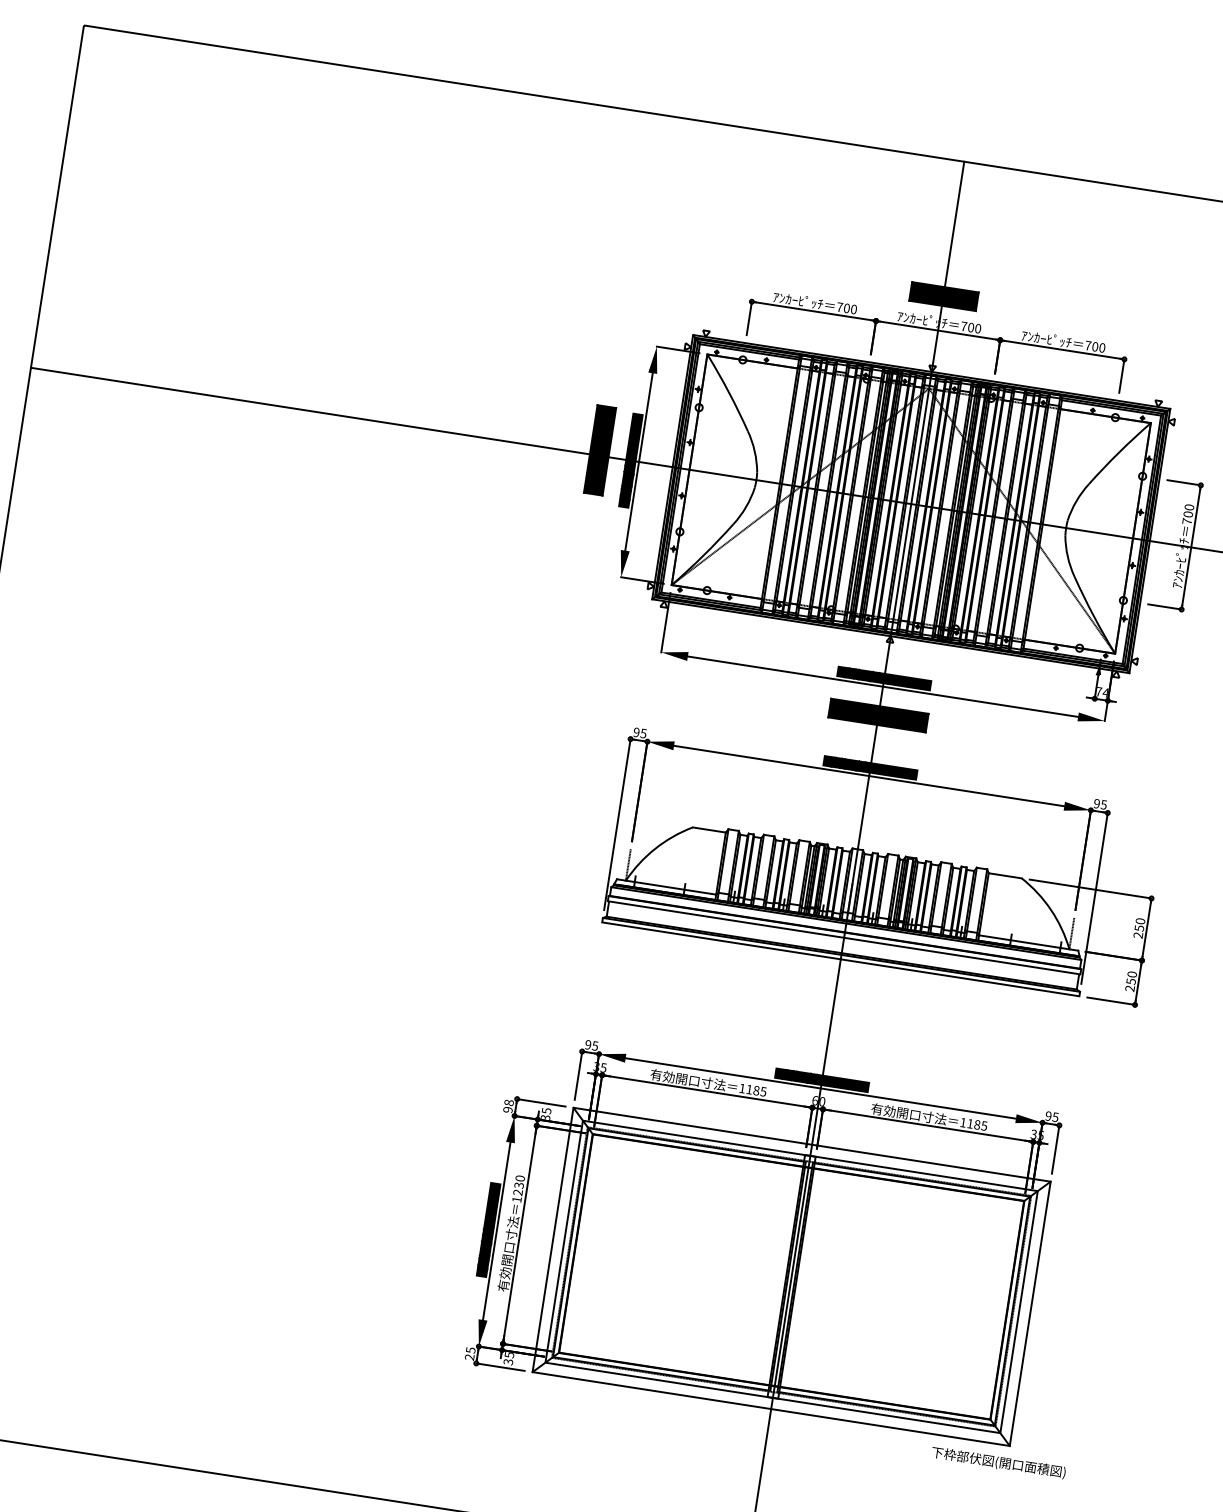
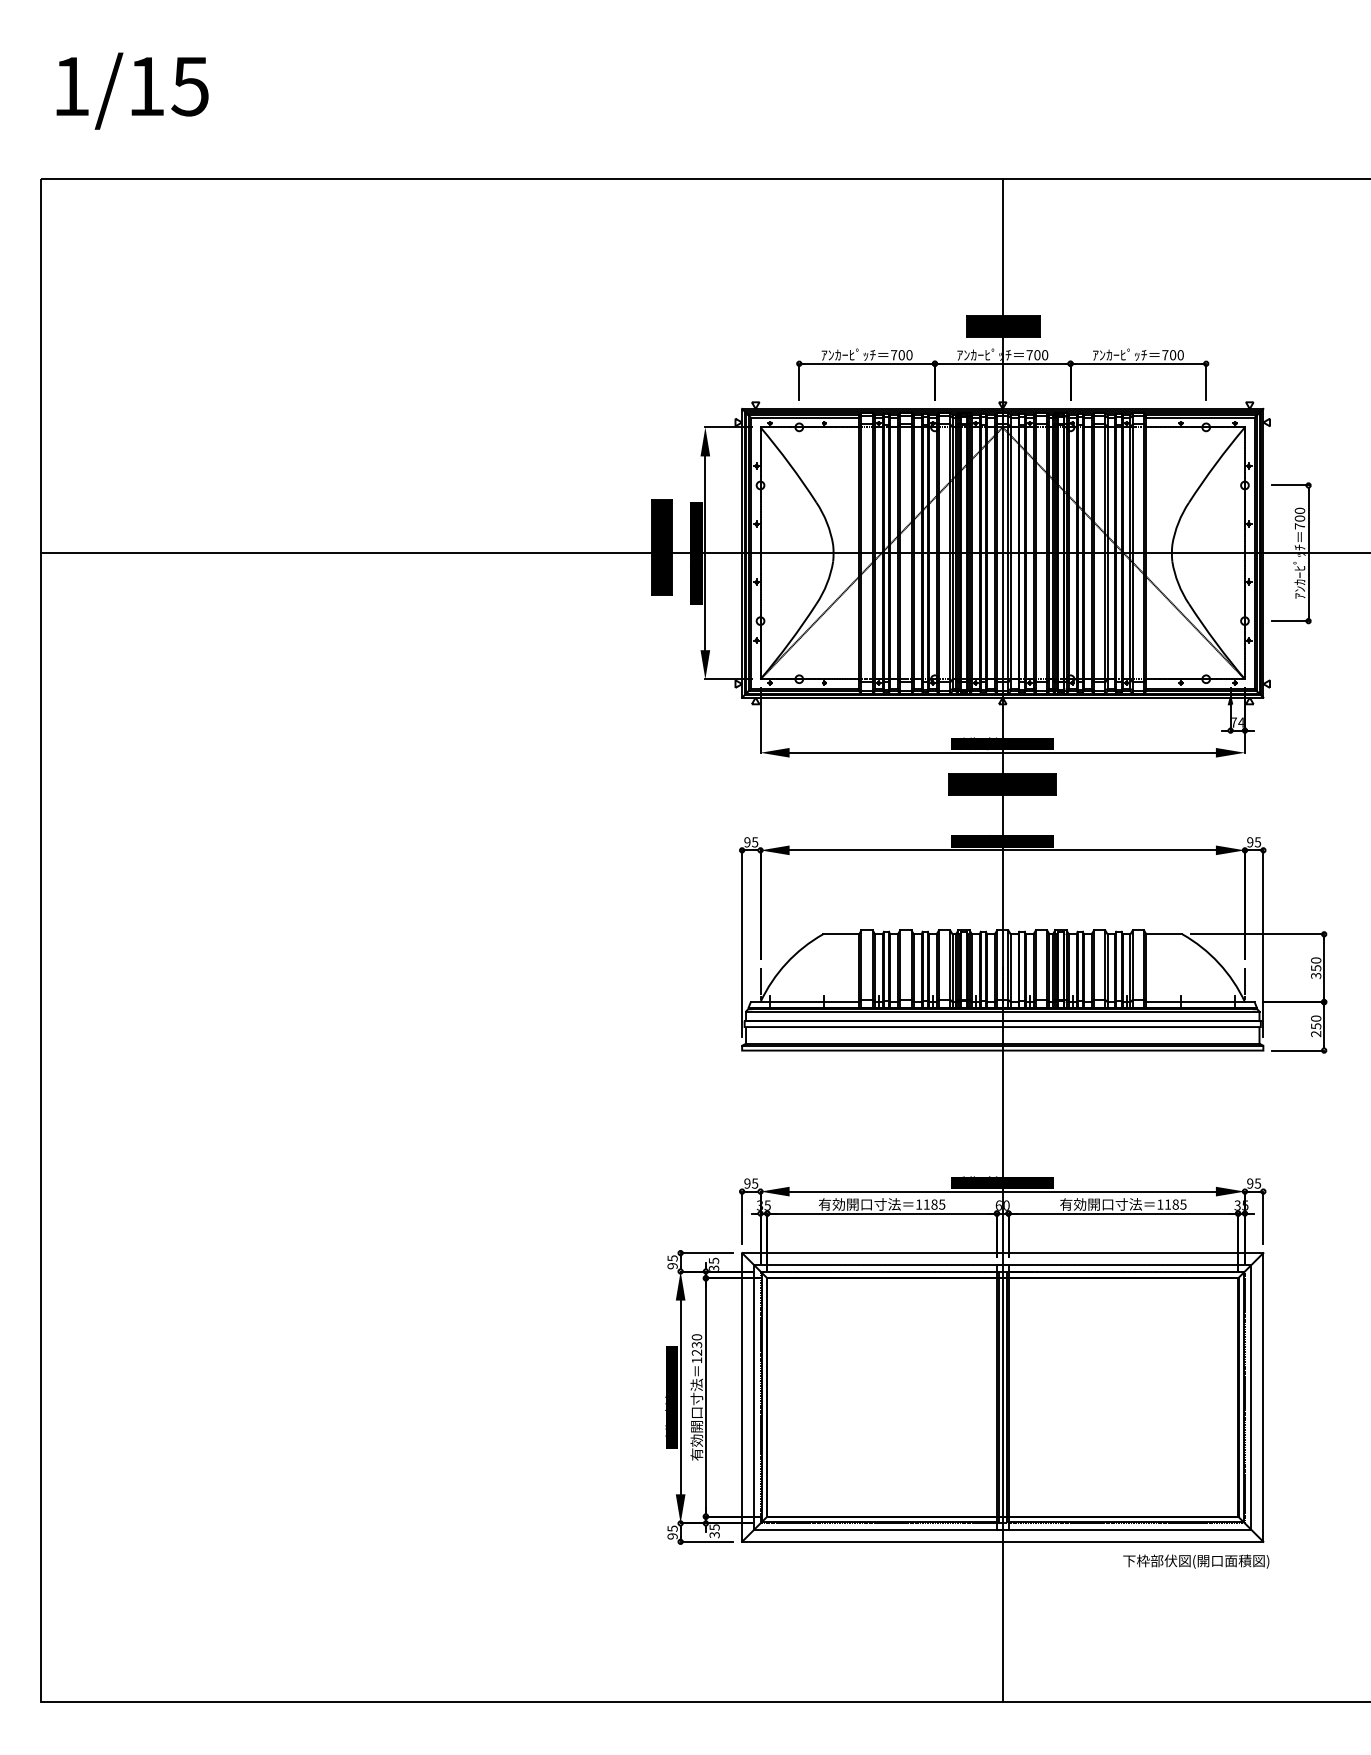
text: (1138, 935) -> (1316, 975), 250 -> 350
text: (508, 1102) -> (672, 1258), 98 -> 95
text: (469, 1357) -> (672, 1536), 25 -> 95
text: (998, 1462) -> (1196, 1561), moved

